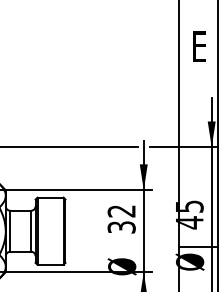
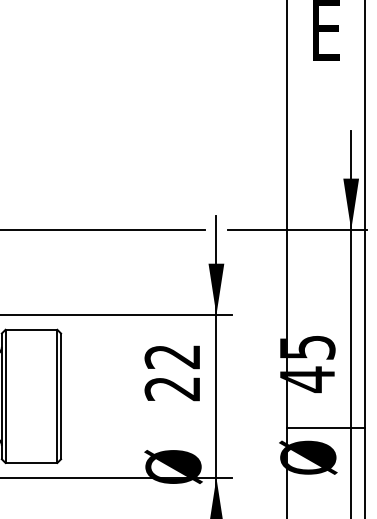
text: (121, 227) -> (172, 388), 32 -> 22

